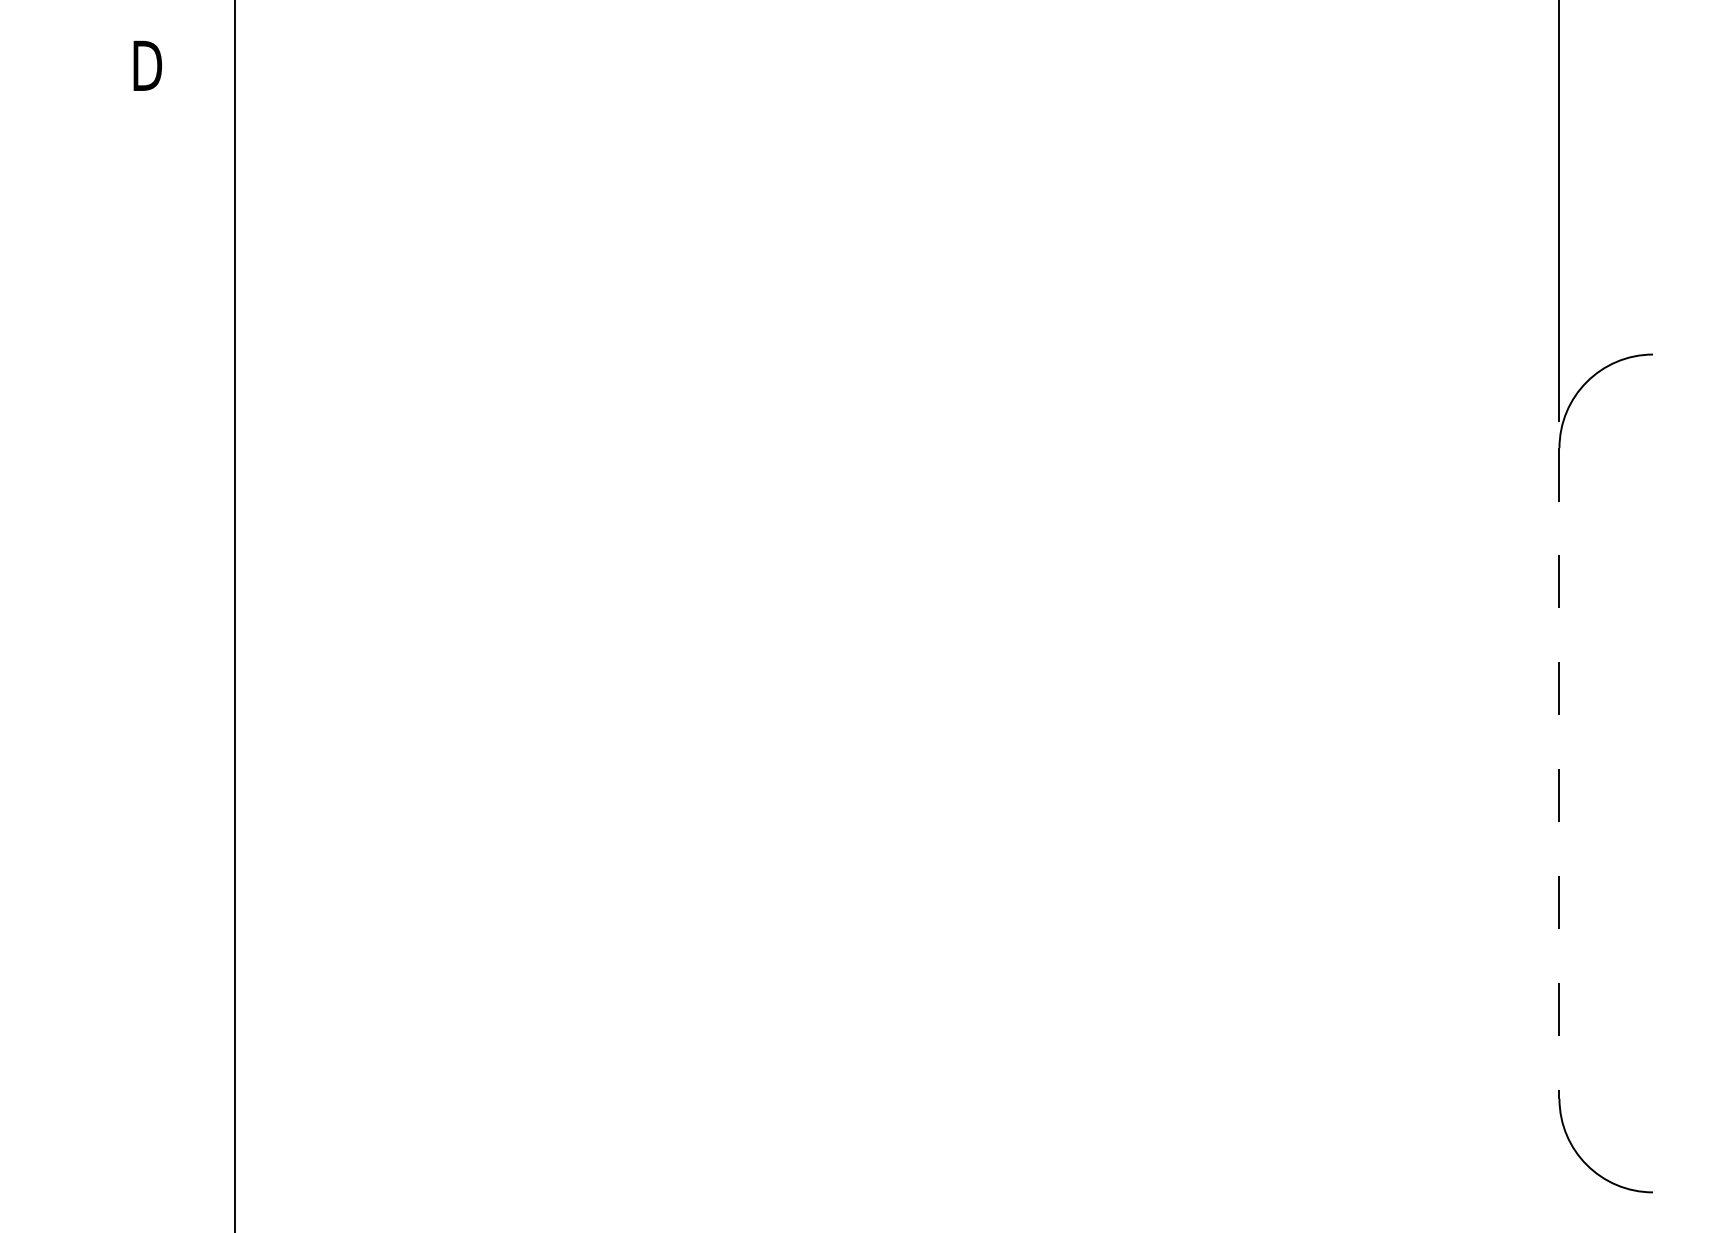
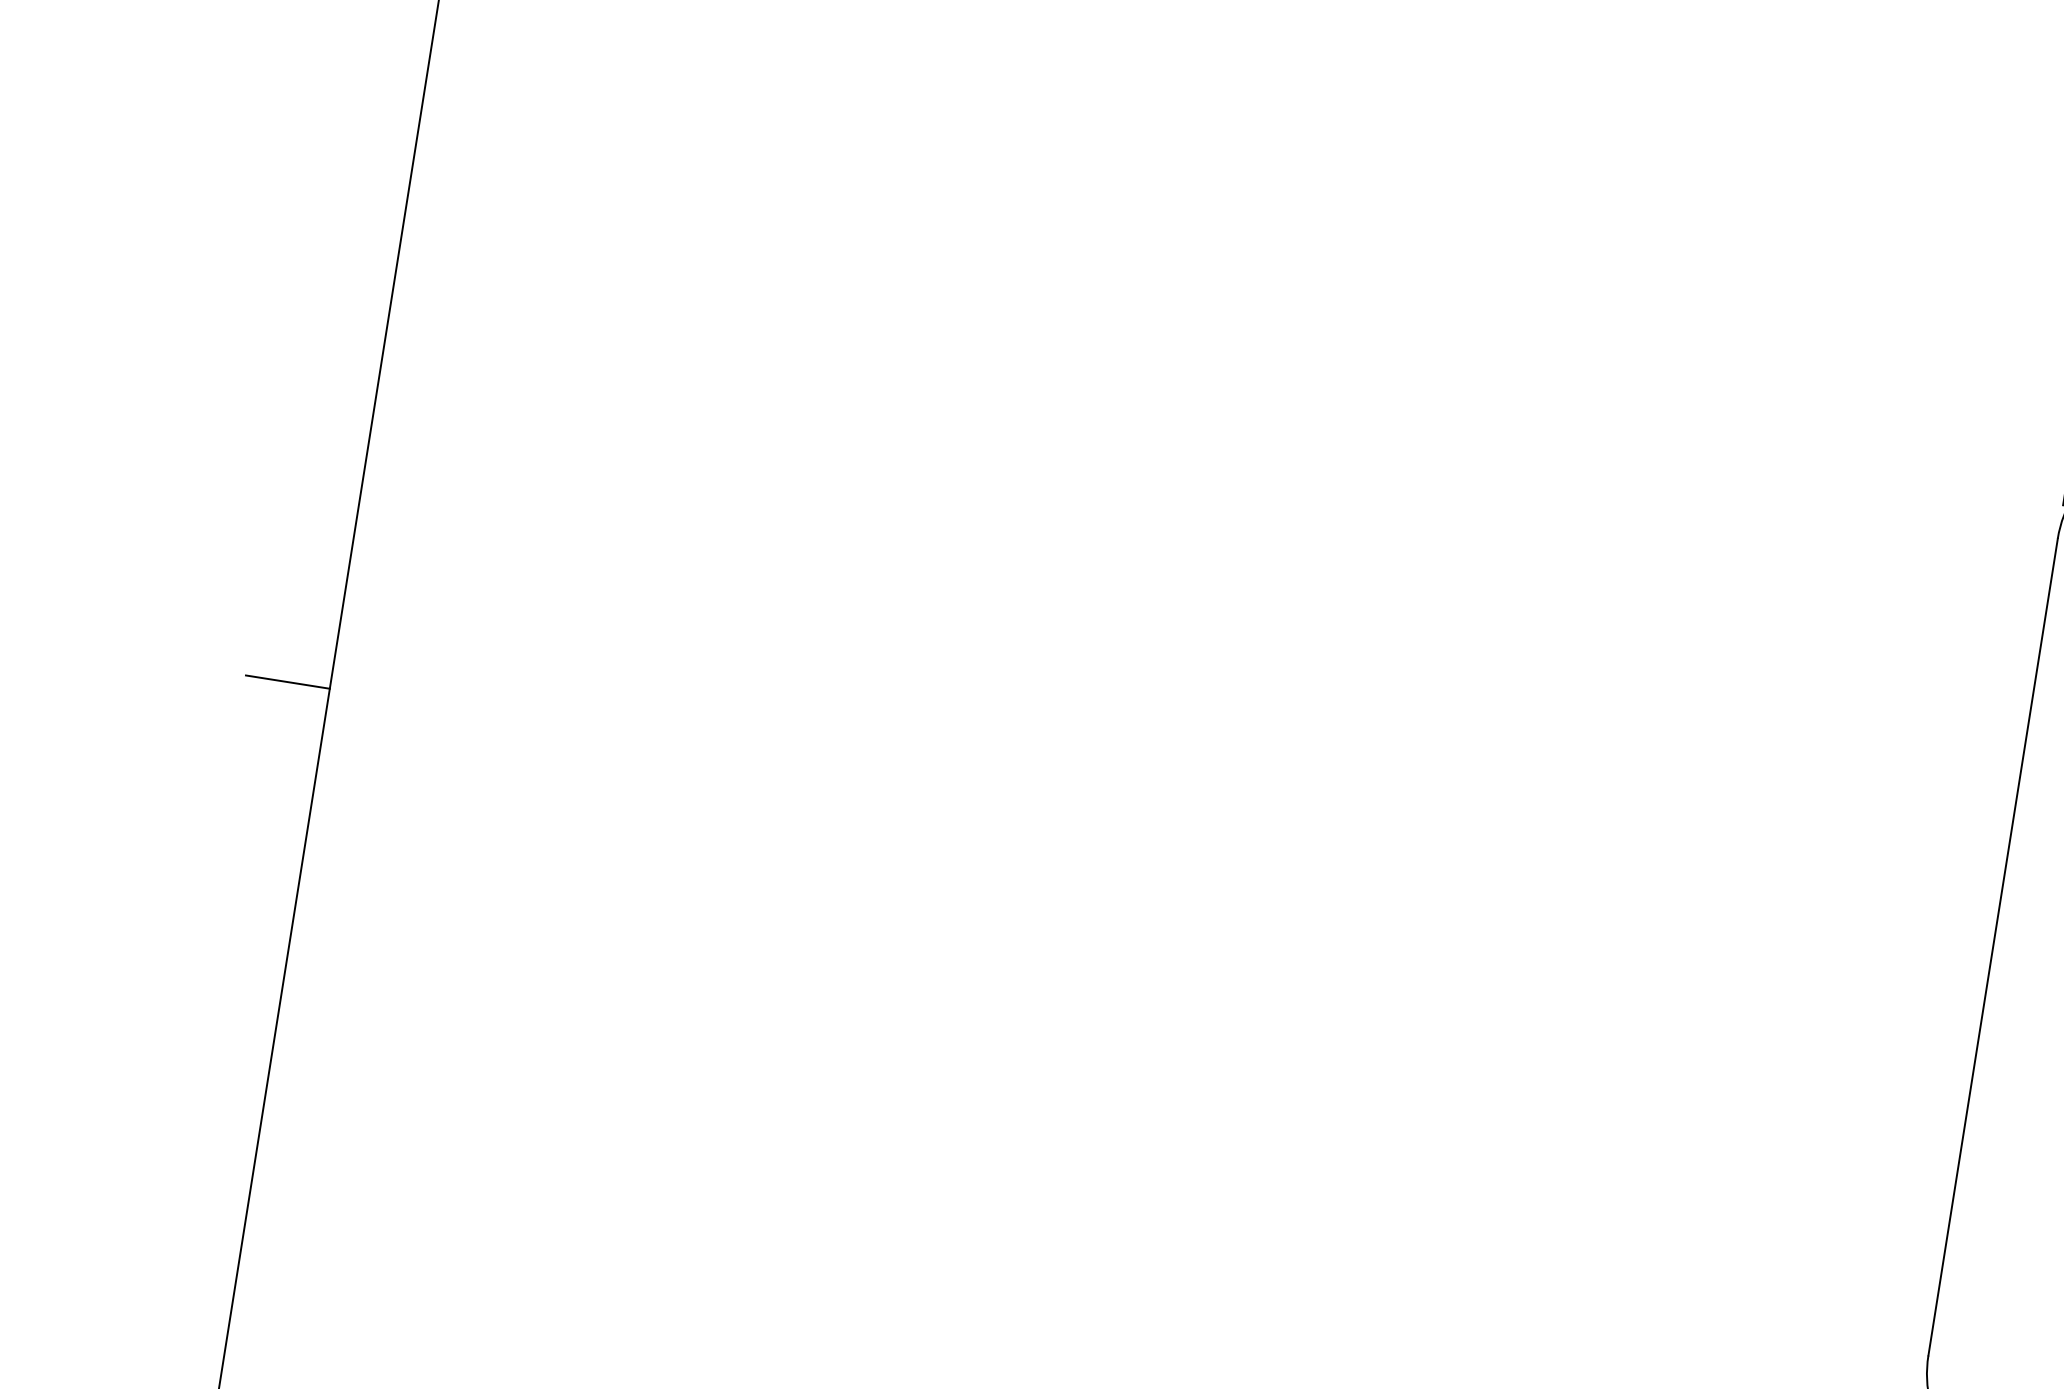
line: (1559, 773) -> (1993, 947), dashed -> solid
line: (201, 777) -> (287, 682), added

